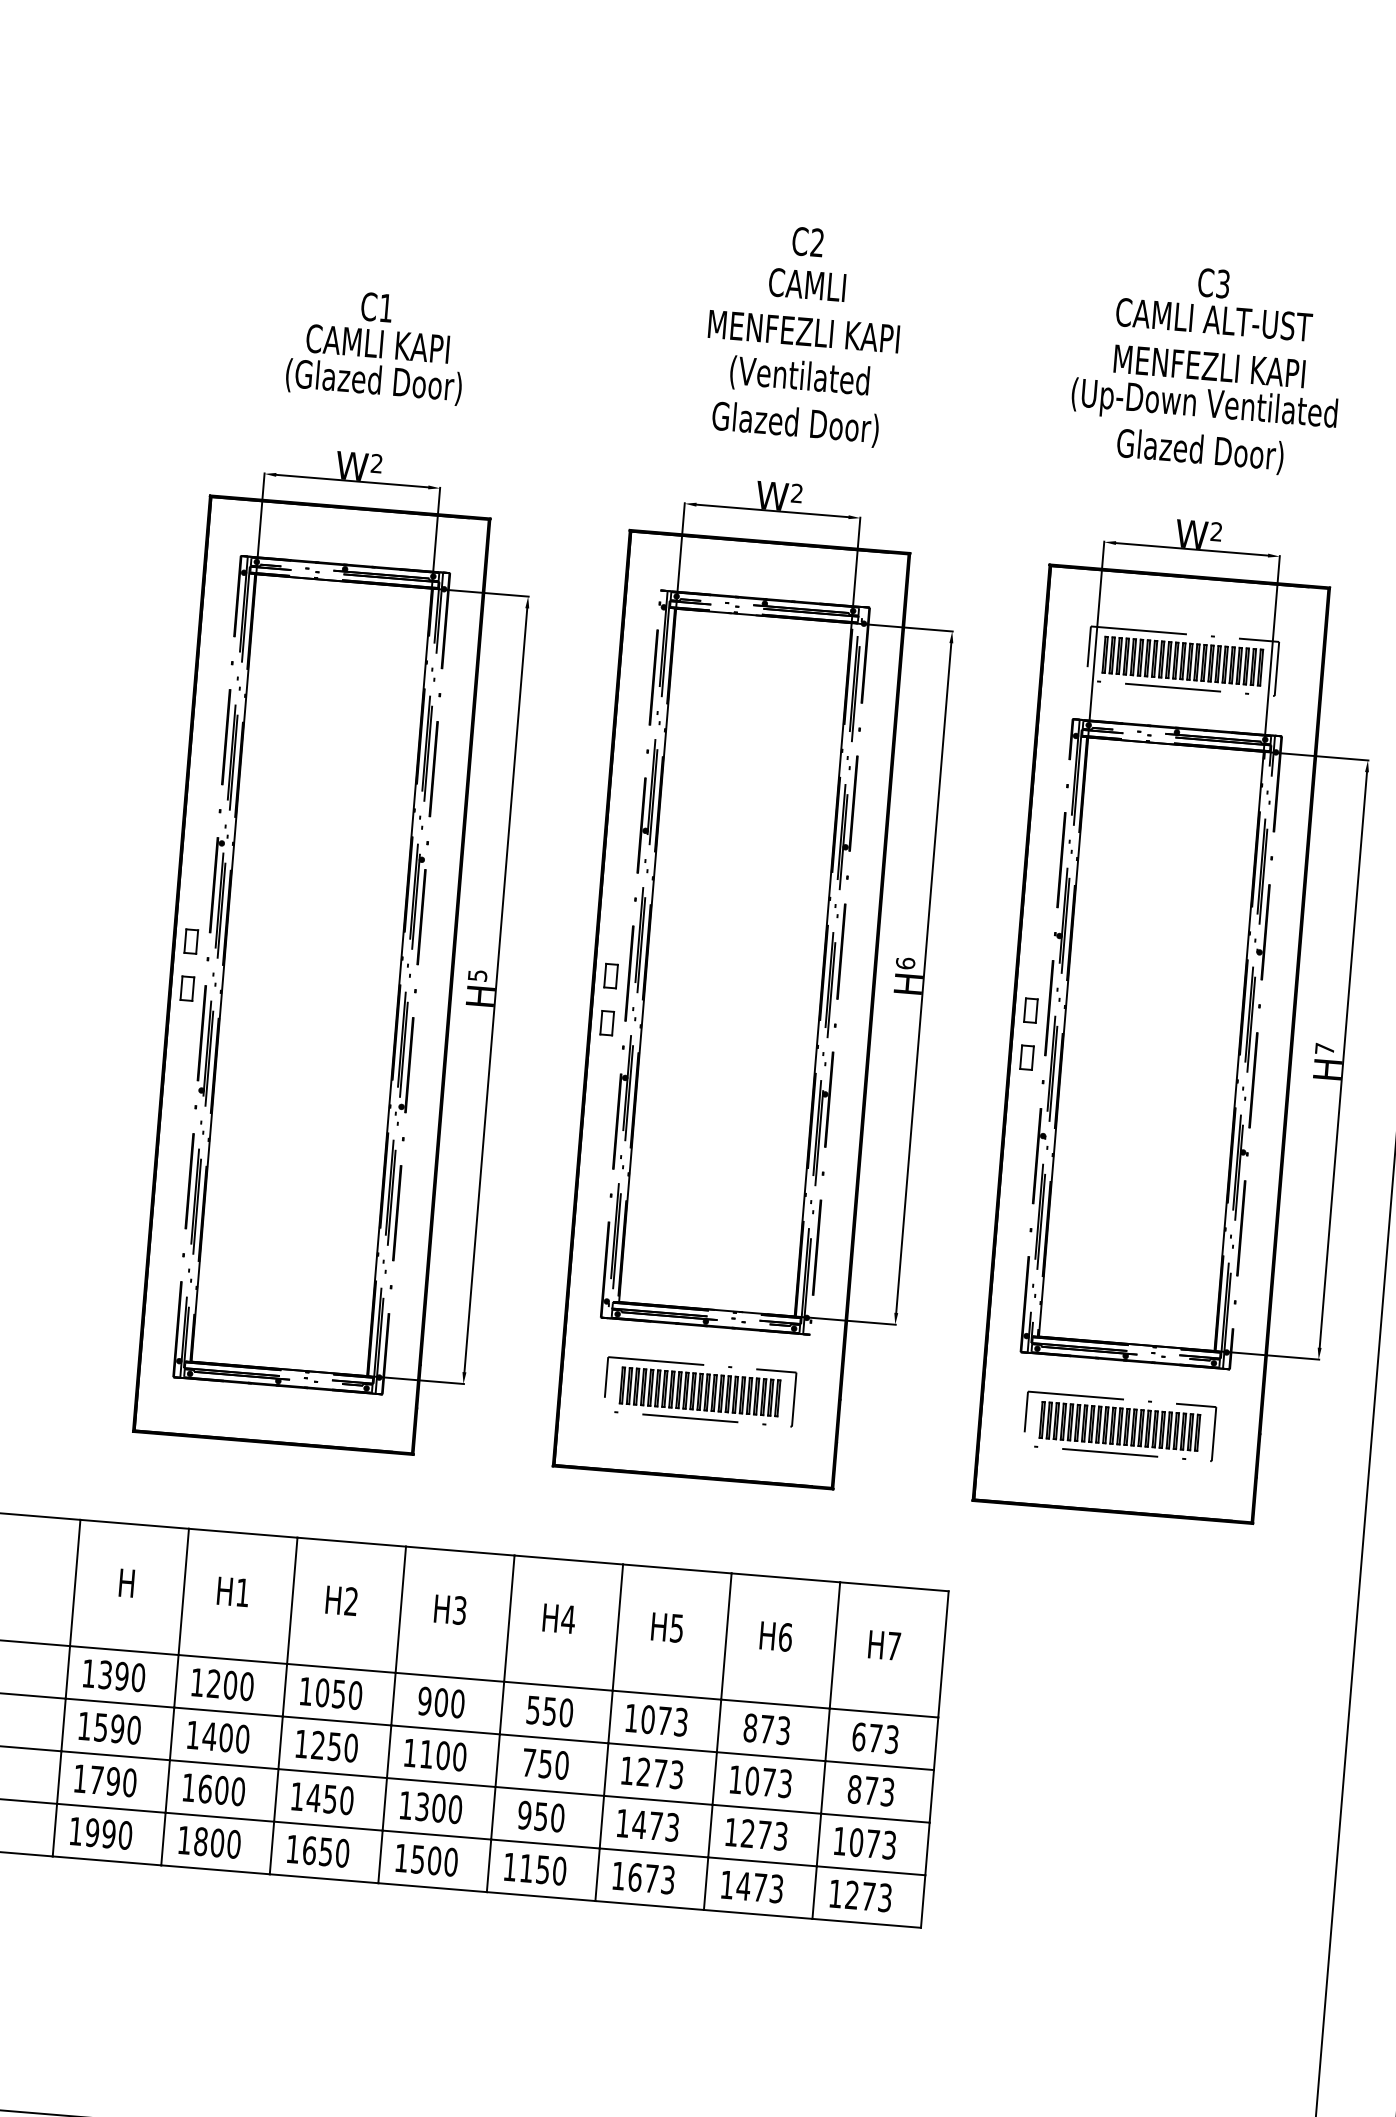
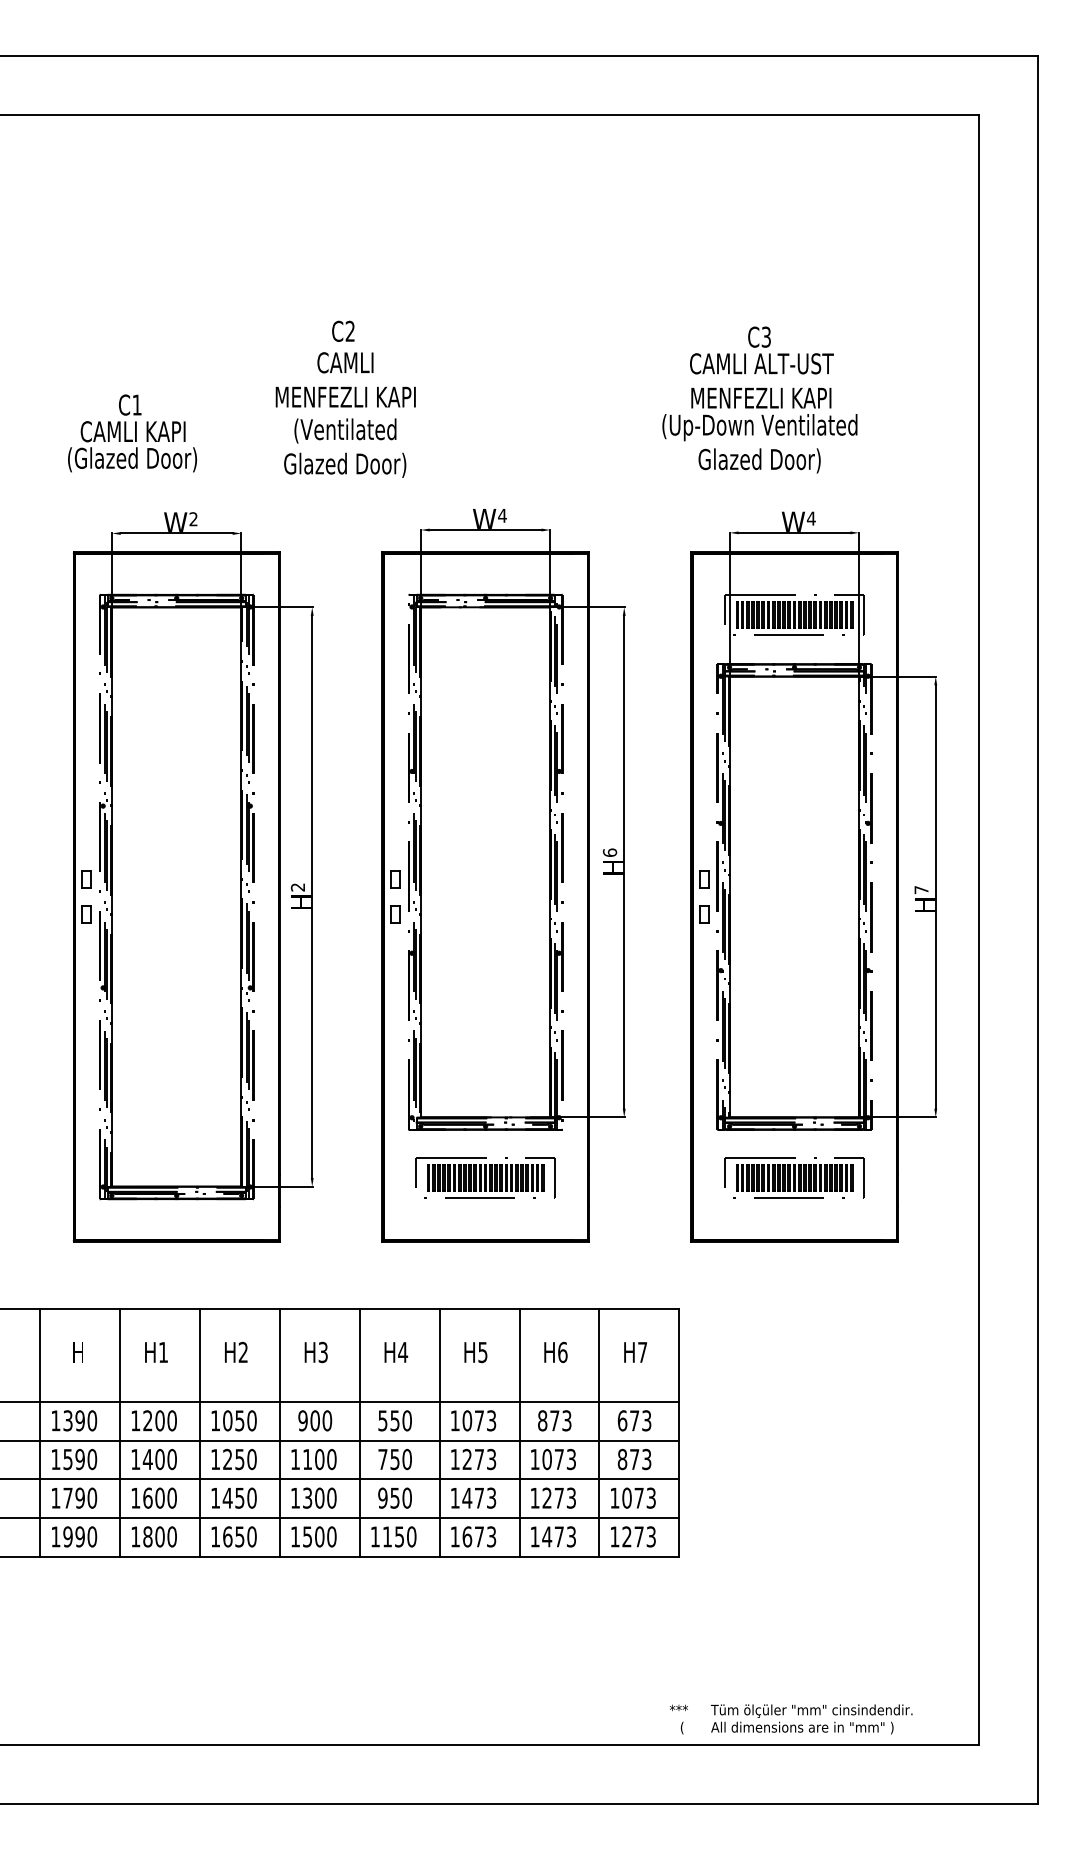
text: (803, 333) -> (345, 398), moved
text: (376, 346) -> (132, 433), moved
text: (1206, 368) -> (759, 399), moved
text: (797, 493) -> (502, 515), 2 -> 4
text: (1215, 531) -> (810, 518), 2 -> 4
text: (478, 975) -> (298, 887), 5 -> 2

